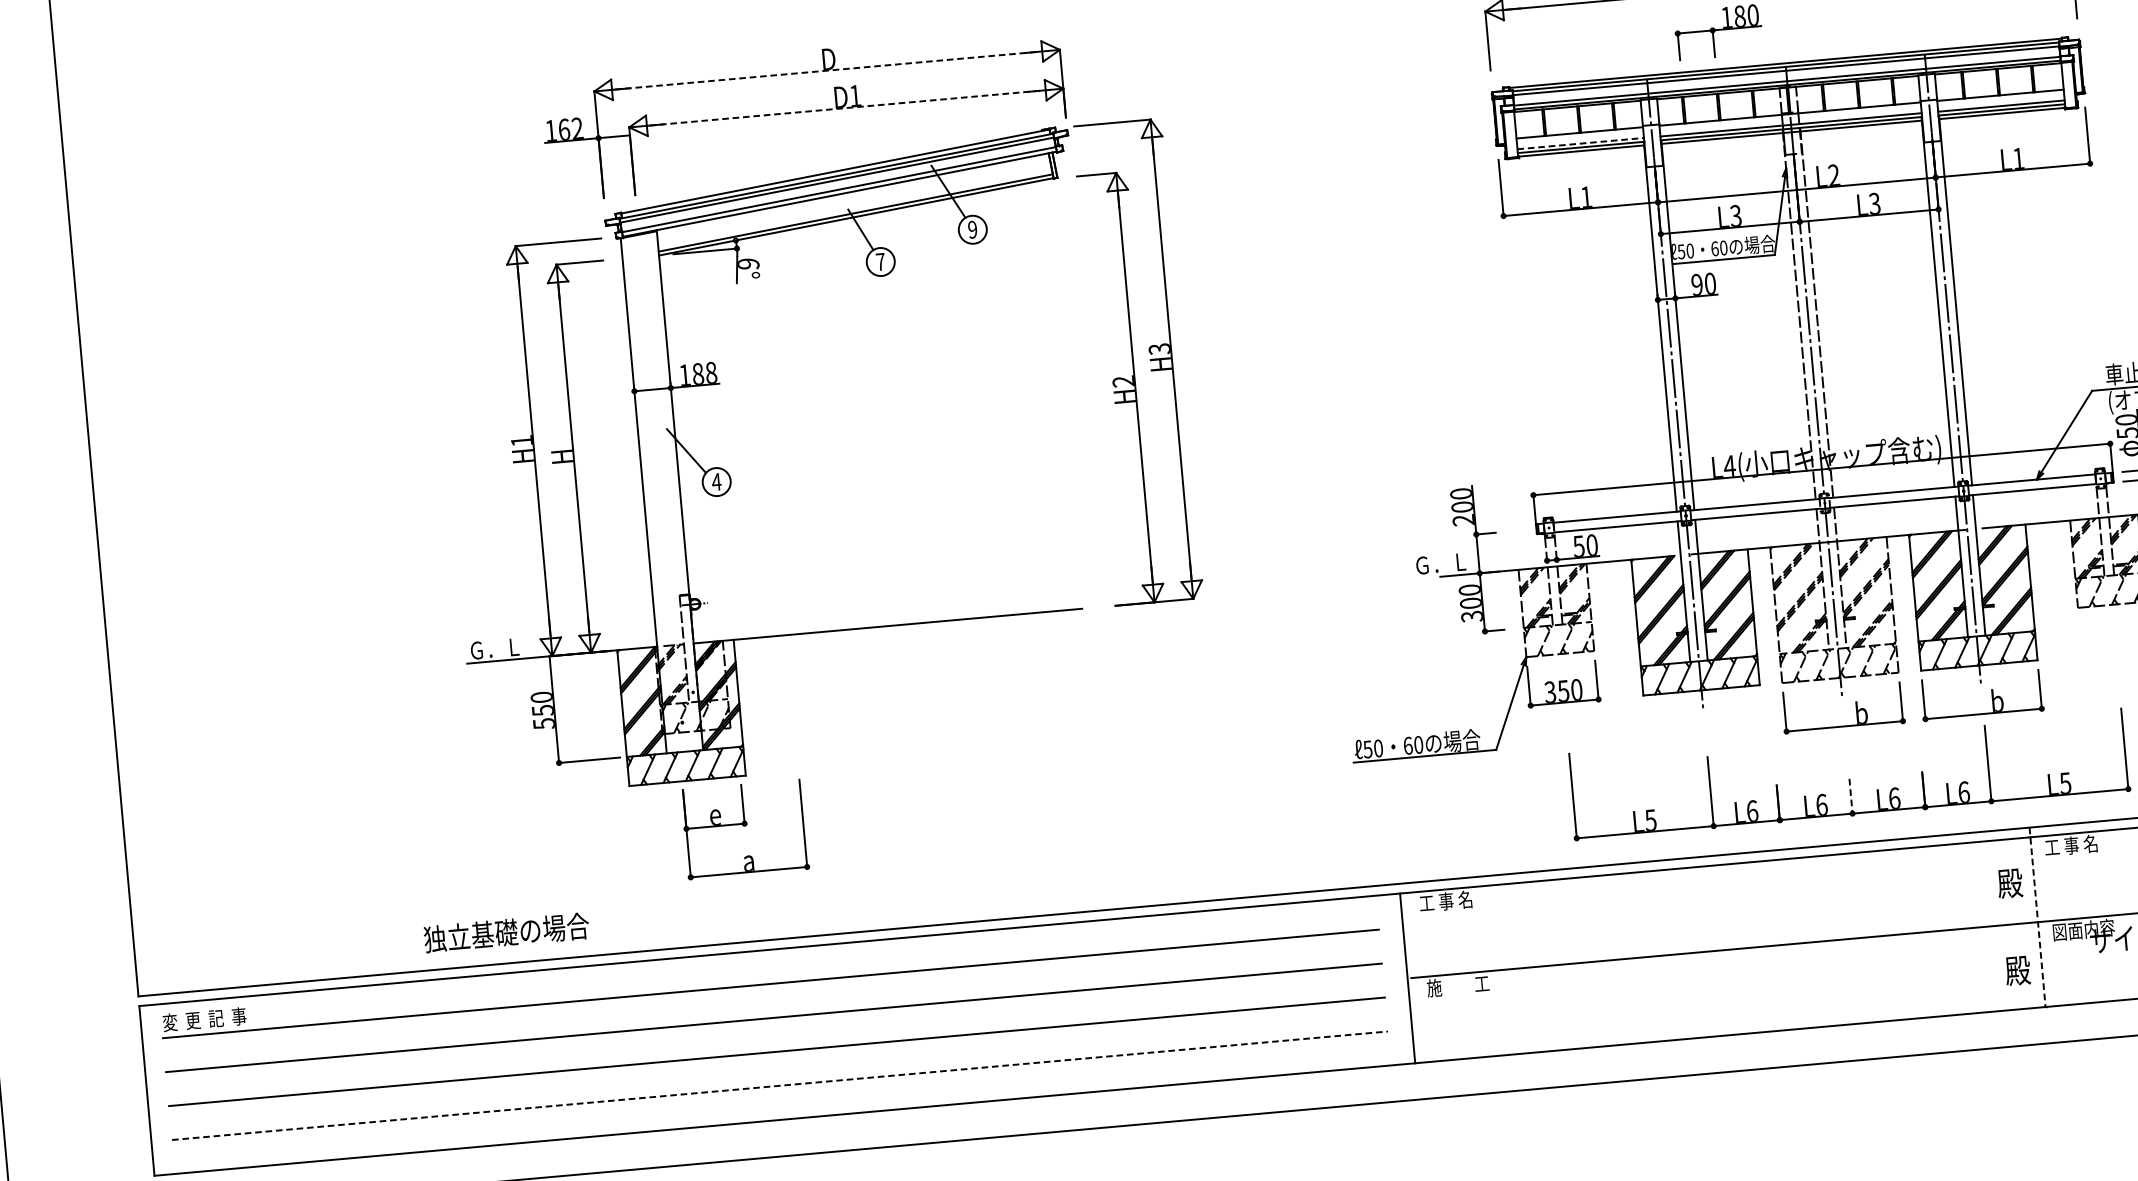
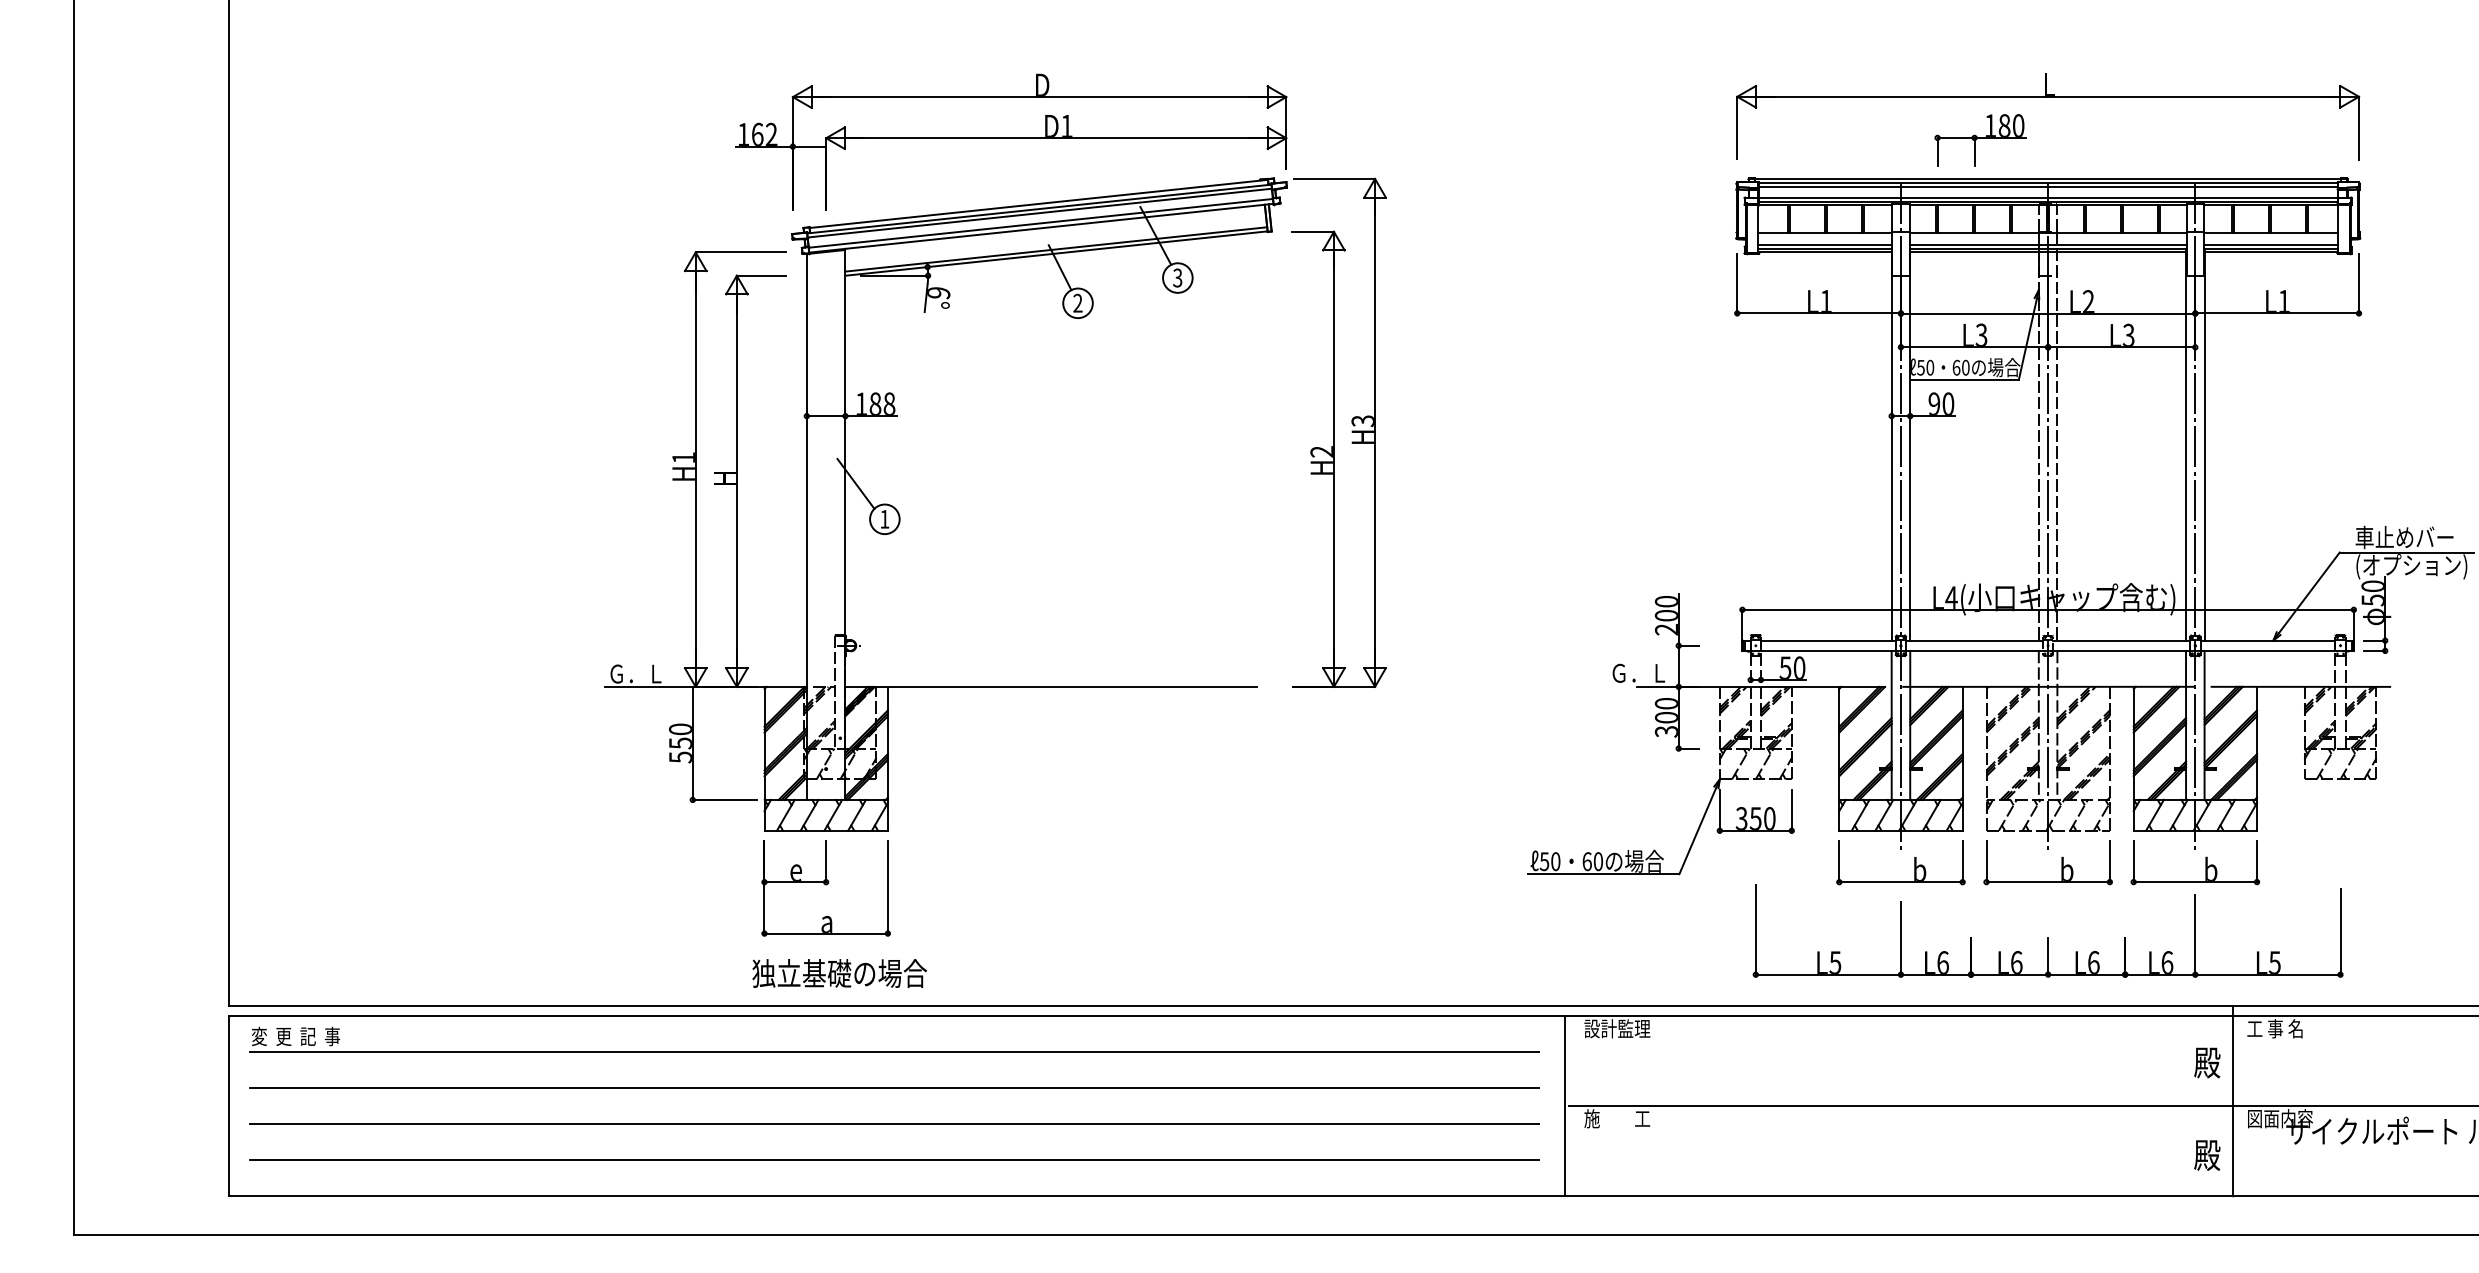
line: (828, 70) -> (1040, 97), dashed -> solid
line: (846, 108) -> (1056, 138), dashed -> solid
line: (1581, 143) -> (1825, 244), dashed -> solid
text: (972, 230) -> (1177, 278), 9 -> 3
text: (880, 261) -> (1077, 302), 7 -> 2
text: (716, 482) -> (884, 519), 4 -> 1
part: (1717, 719) -> (1914, 862), added
line: (1851, 796) -> (2048, 956), dashed -> solid
part: (744, 829) -> (825, 888), moved
text: (1450, 900) -> (1617, 1028), 工 事 名 -> 設計監理
line: (2037, 917) -> (2232, 1101), dashed -> solid
text: (506, 932) -> (839, 973), moved
line: (780, 1086) -> (895, 1160), dashed -> solid

